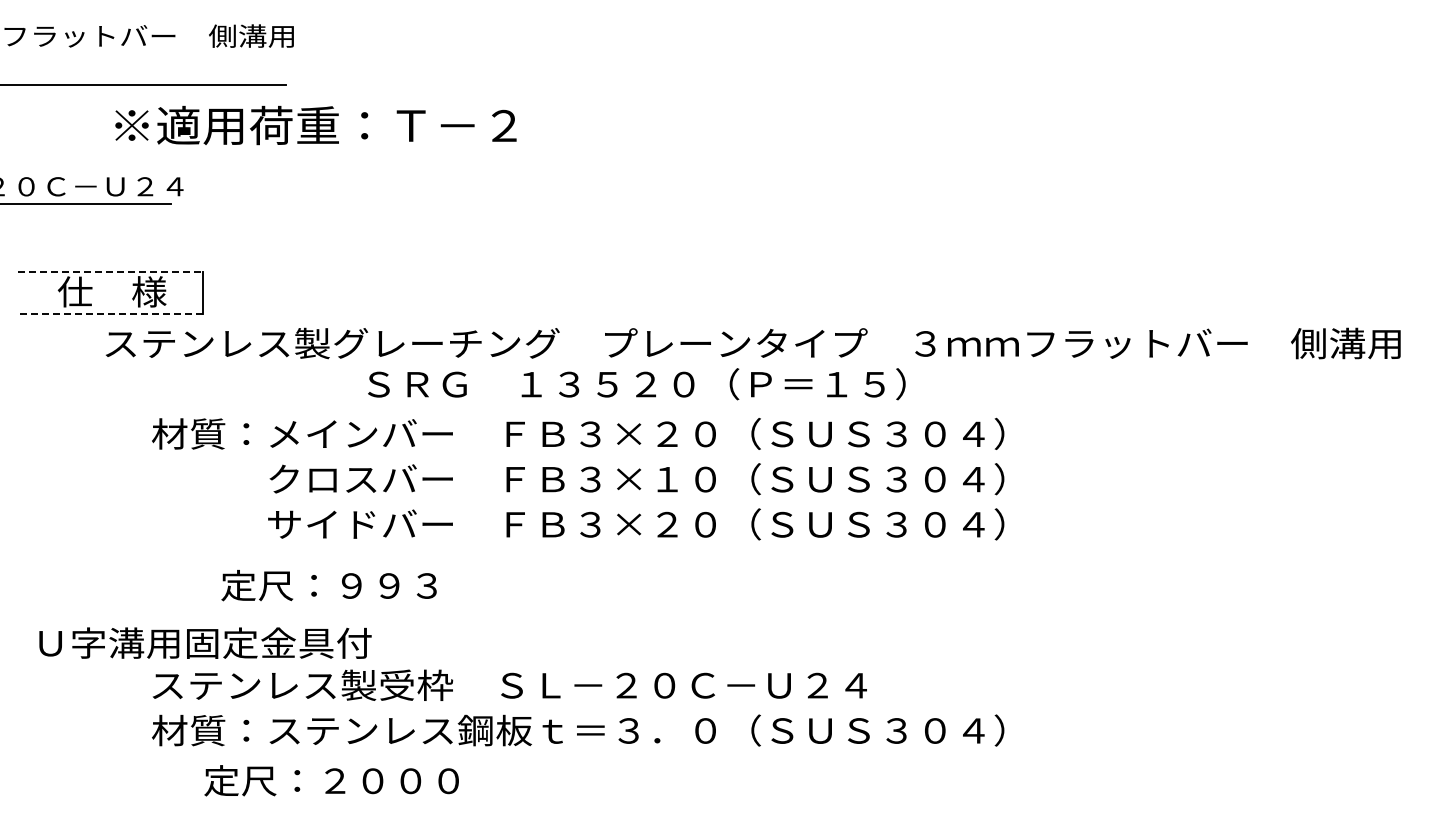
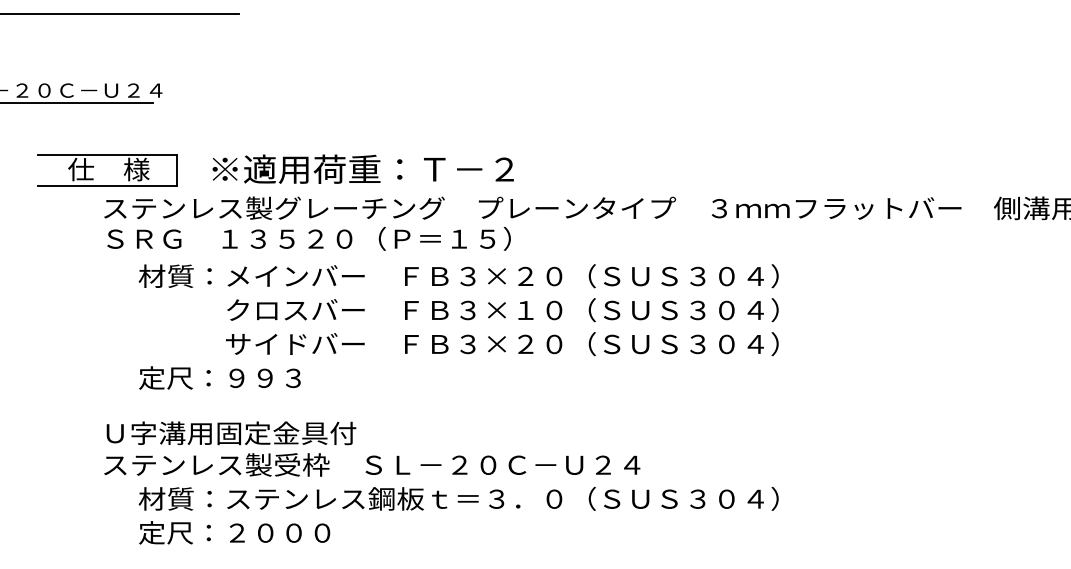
text: (315, 125) -> (362, 169), moved
line: (110, 272) -> (107, 155), dashed -> solid
line: (109, 313) -> (106, 185), dashed -> solid
text: (636, 384) -> (308, 239), moved
text: (328, 585) -> (219, 377), moved
text: (205, 642) -> (231, 432), moved
text: (509, 684) -> (371, 464), moved
text: (331, 780) -> (234, 532), moved

